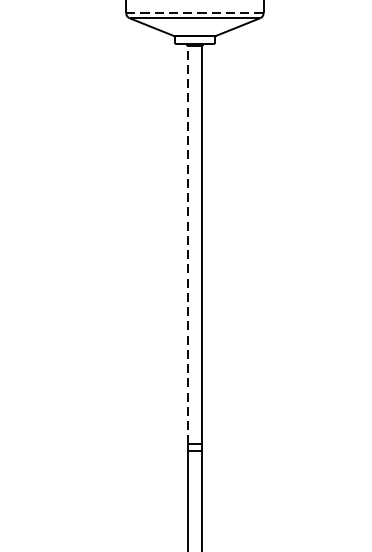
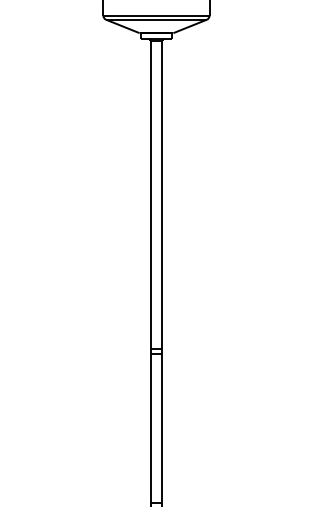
line: (194, 12) -> (156, 15), dashed -> solid
line: (188, 244) -> (151, 194), dashed -> solid

